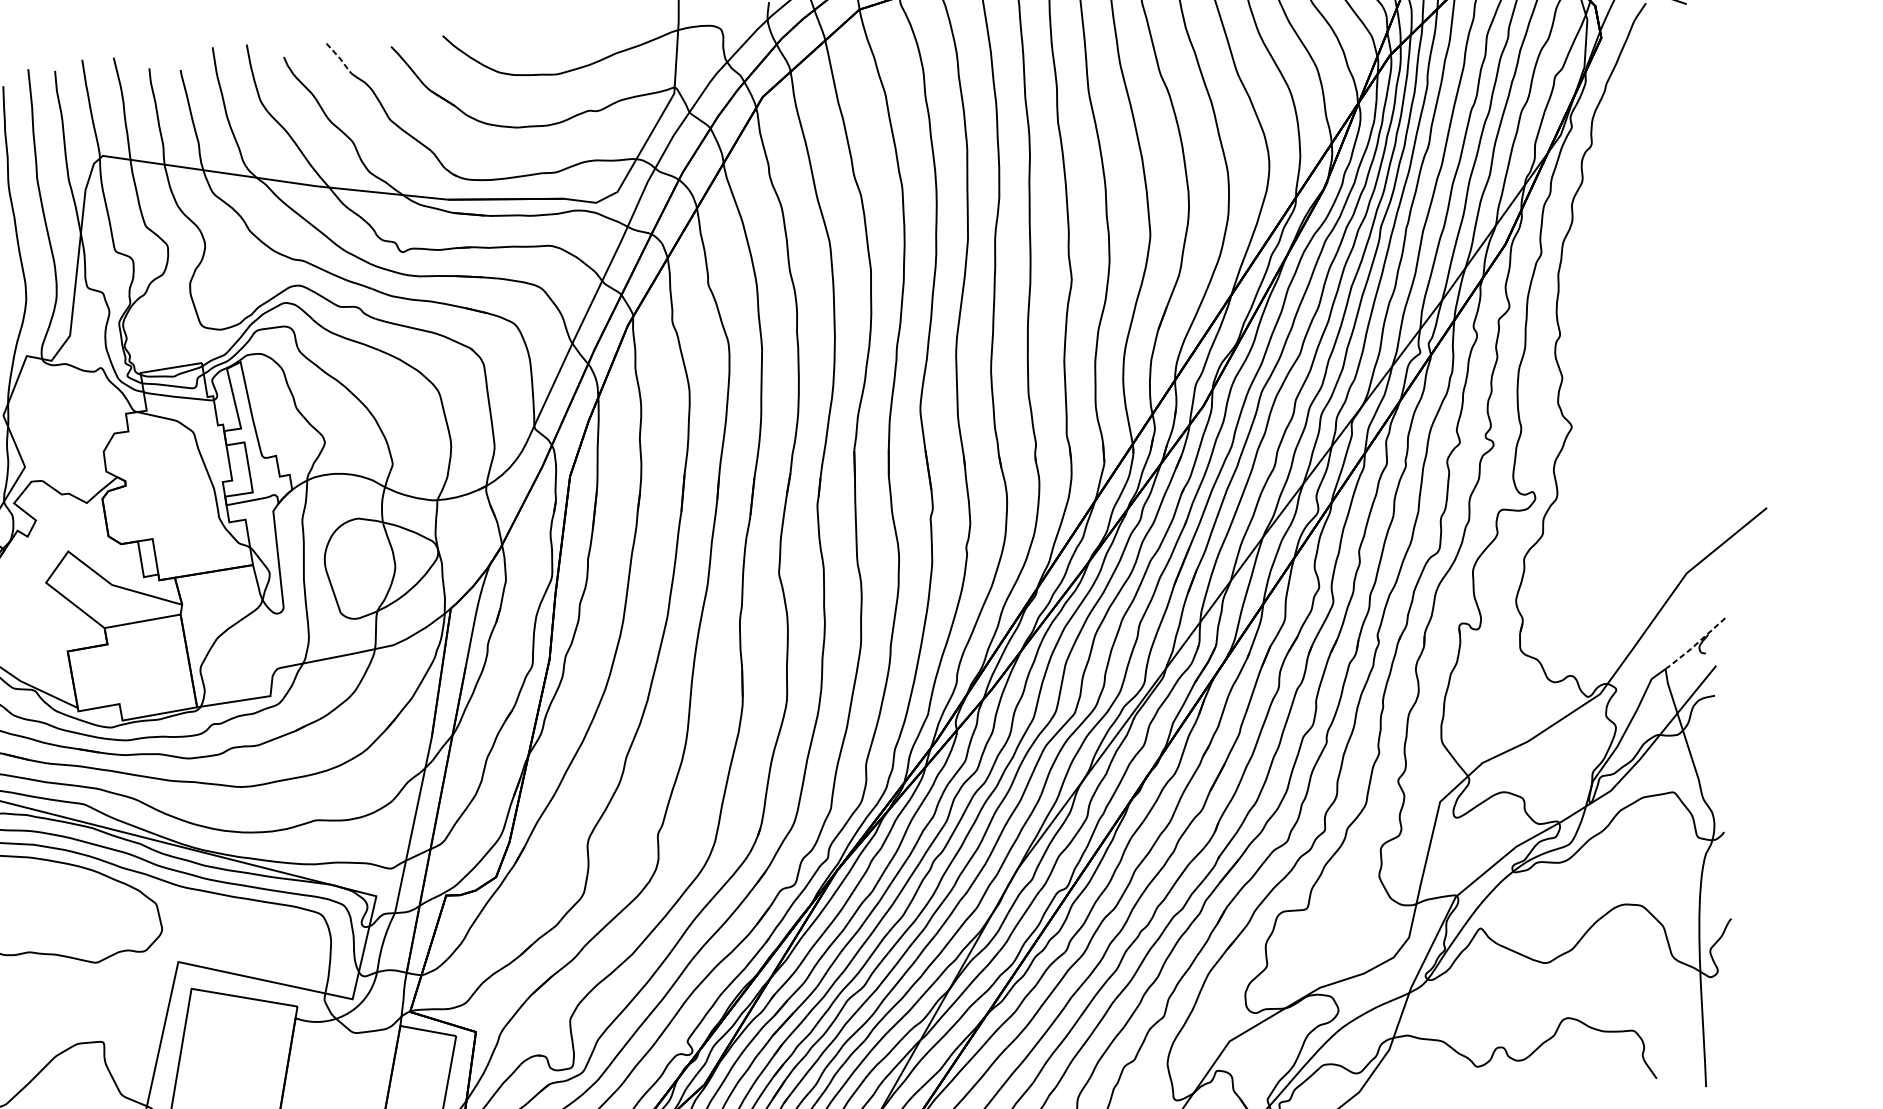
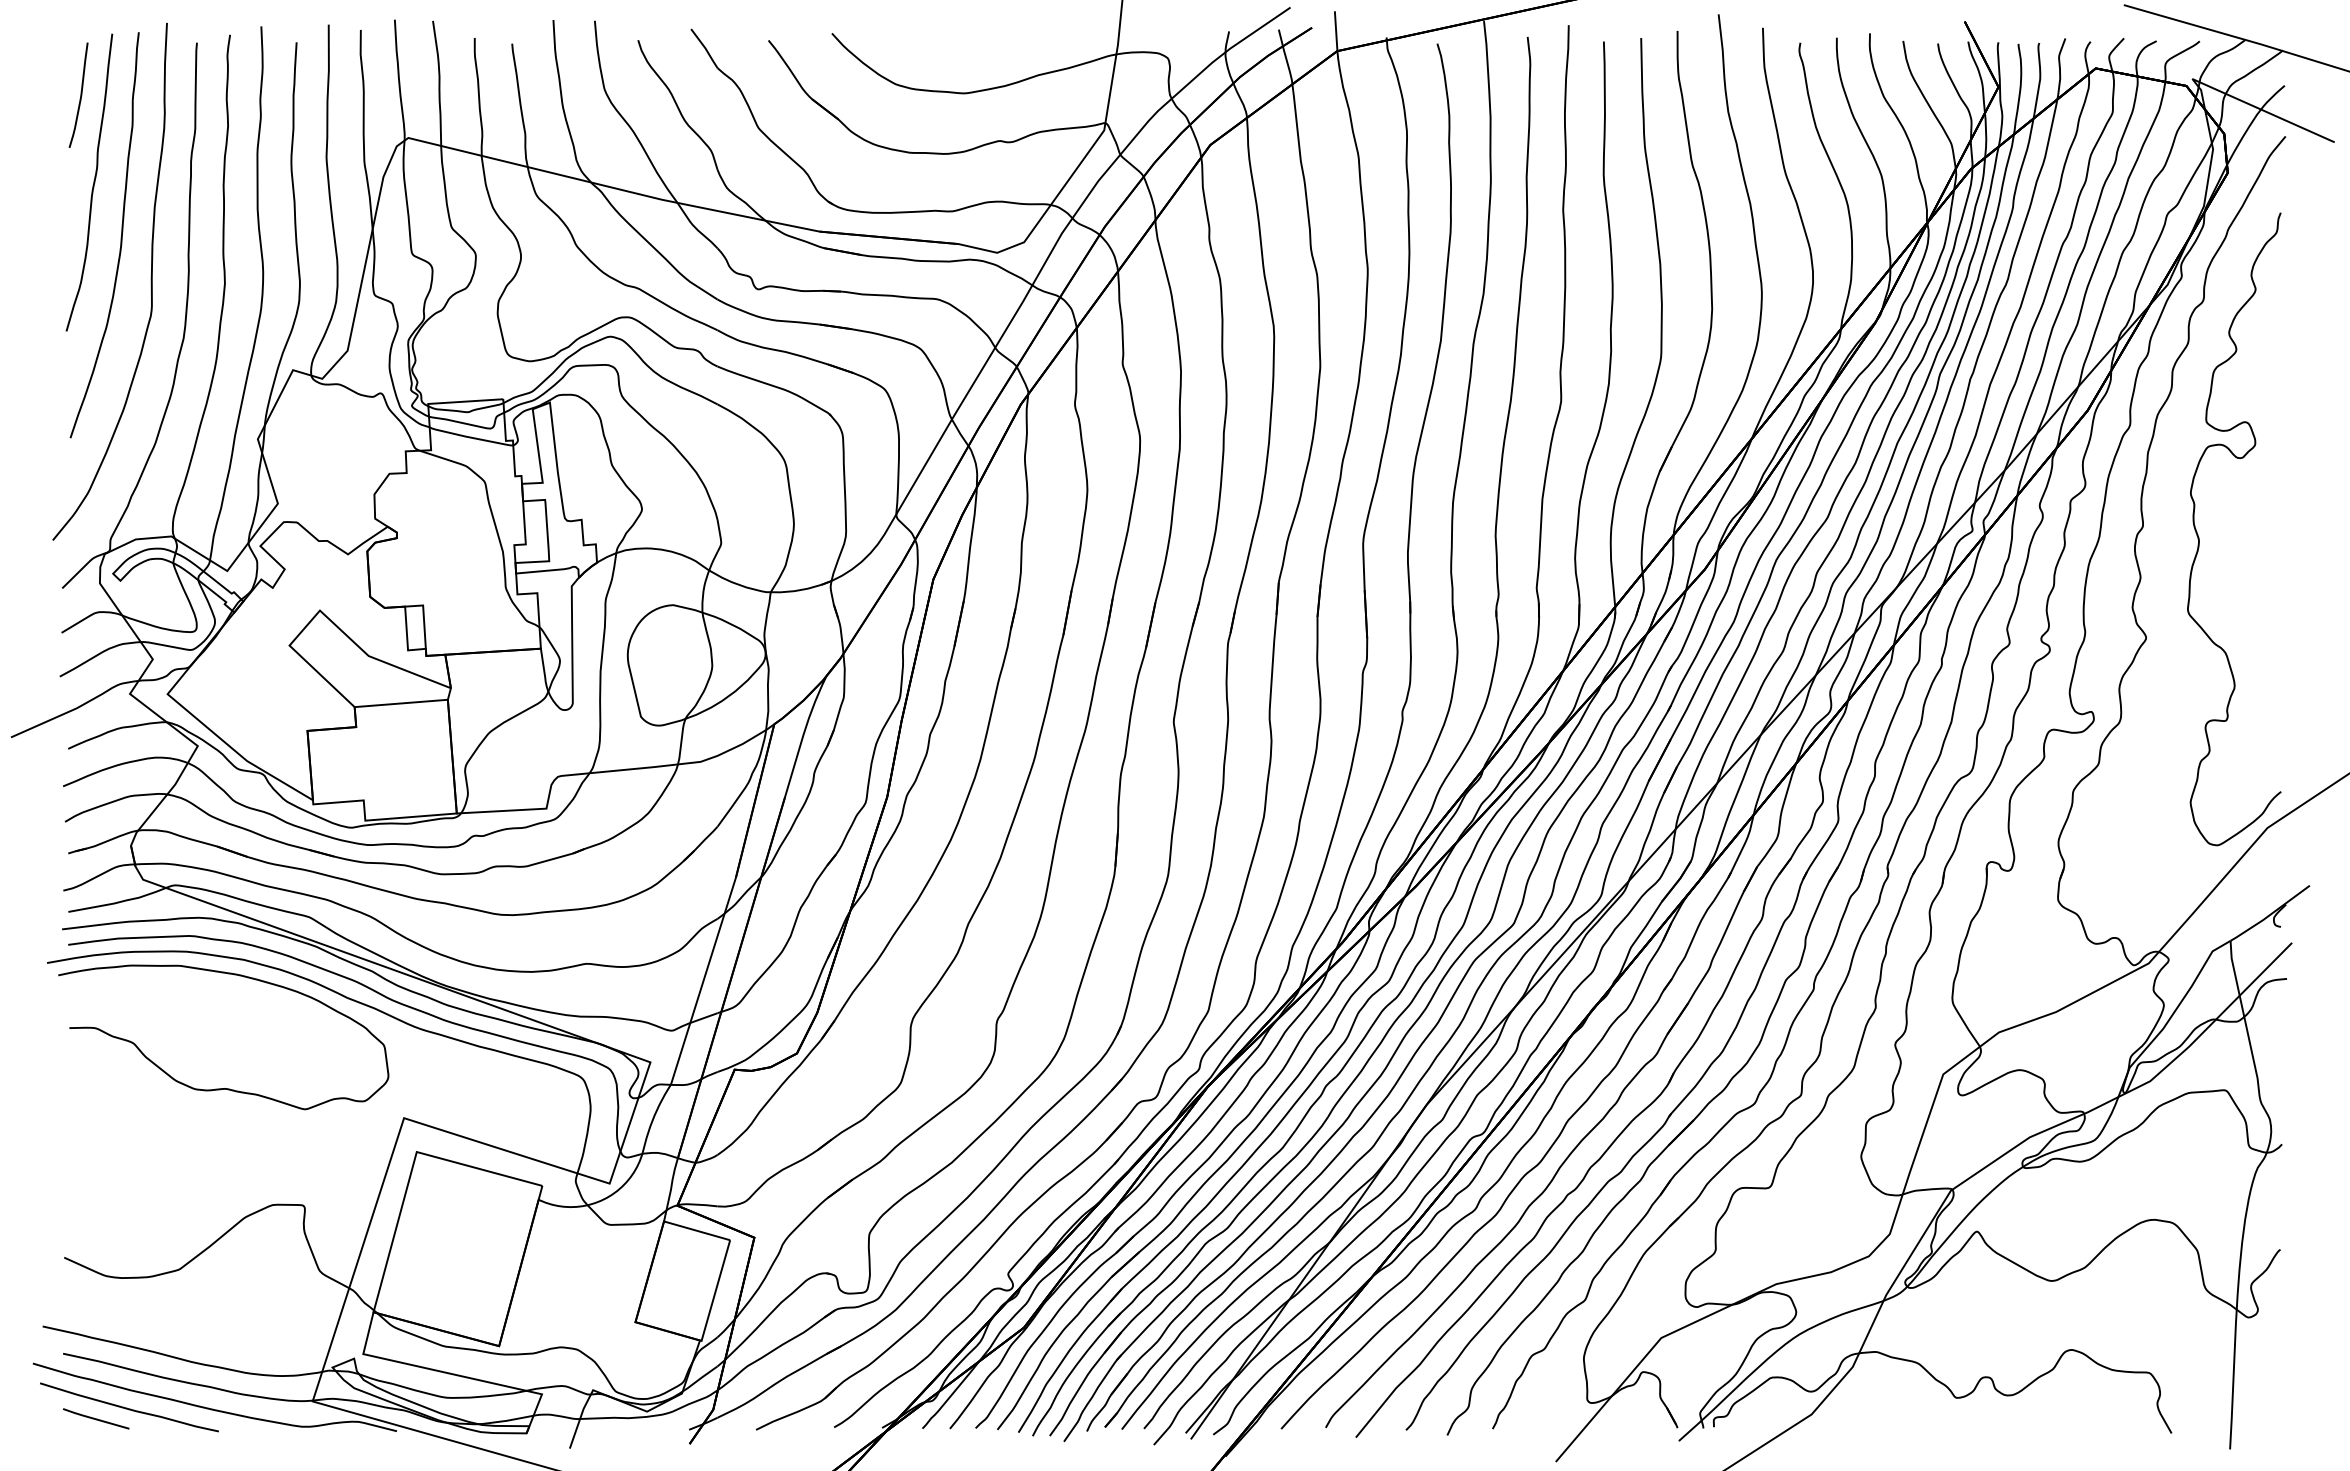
line: (339, 58) -> (705, 48), dashed -> solid
curve: (1607, 339) -> (2199, 537), added
line: (1696, 644) -> (2270, 914), dashed -> solid

